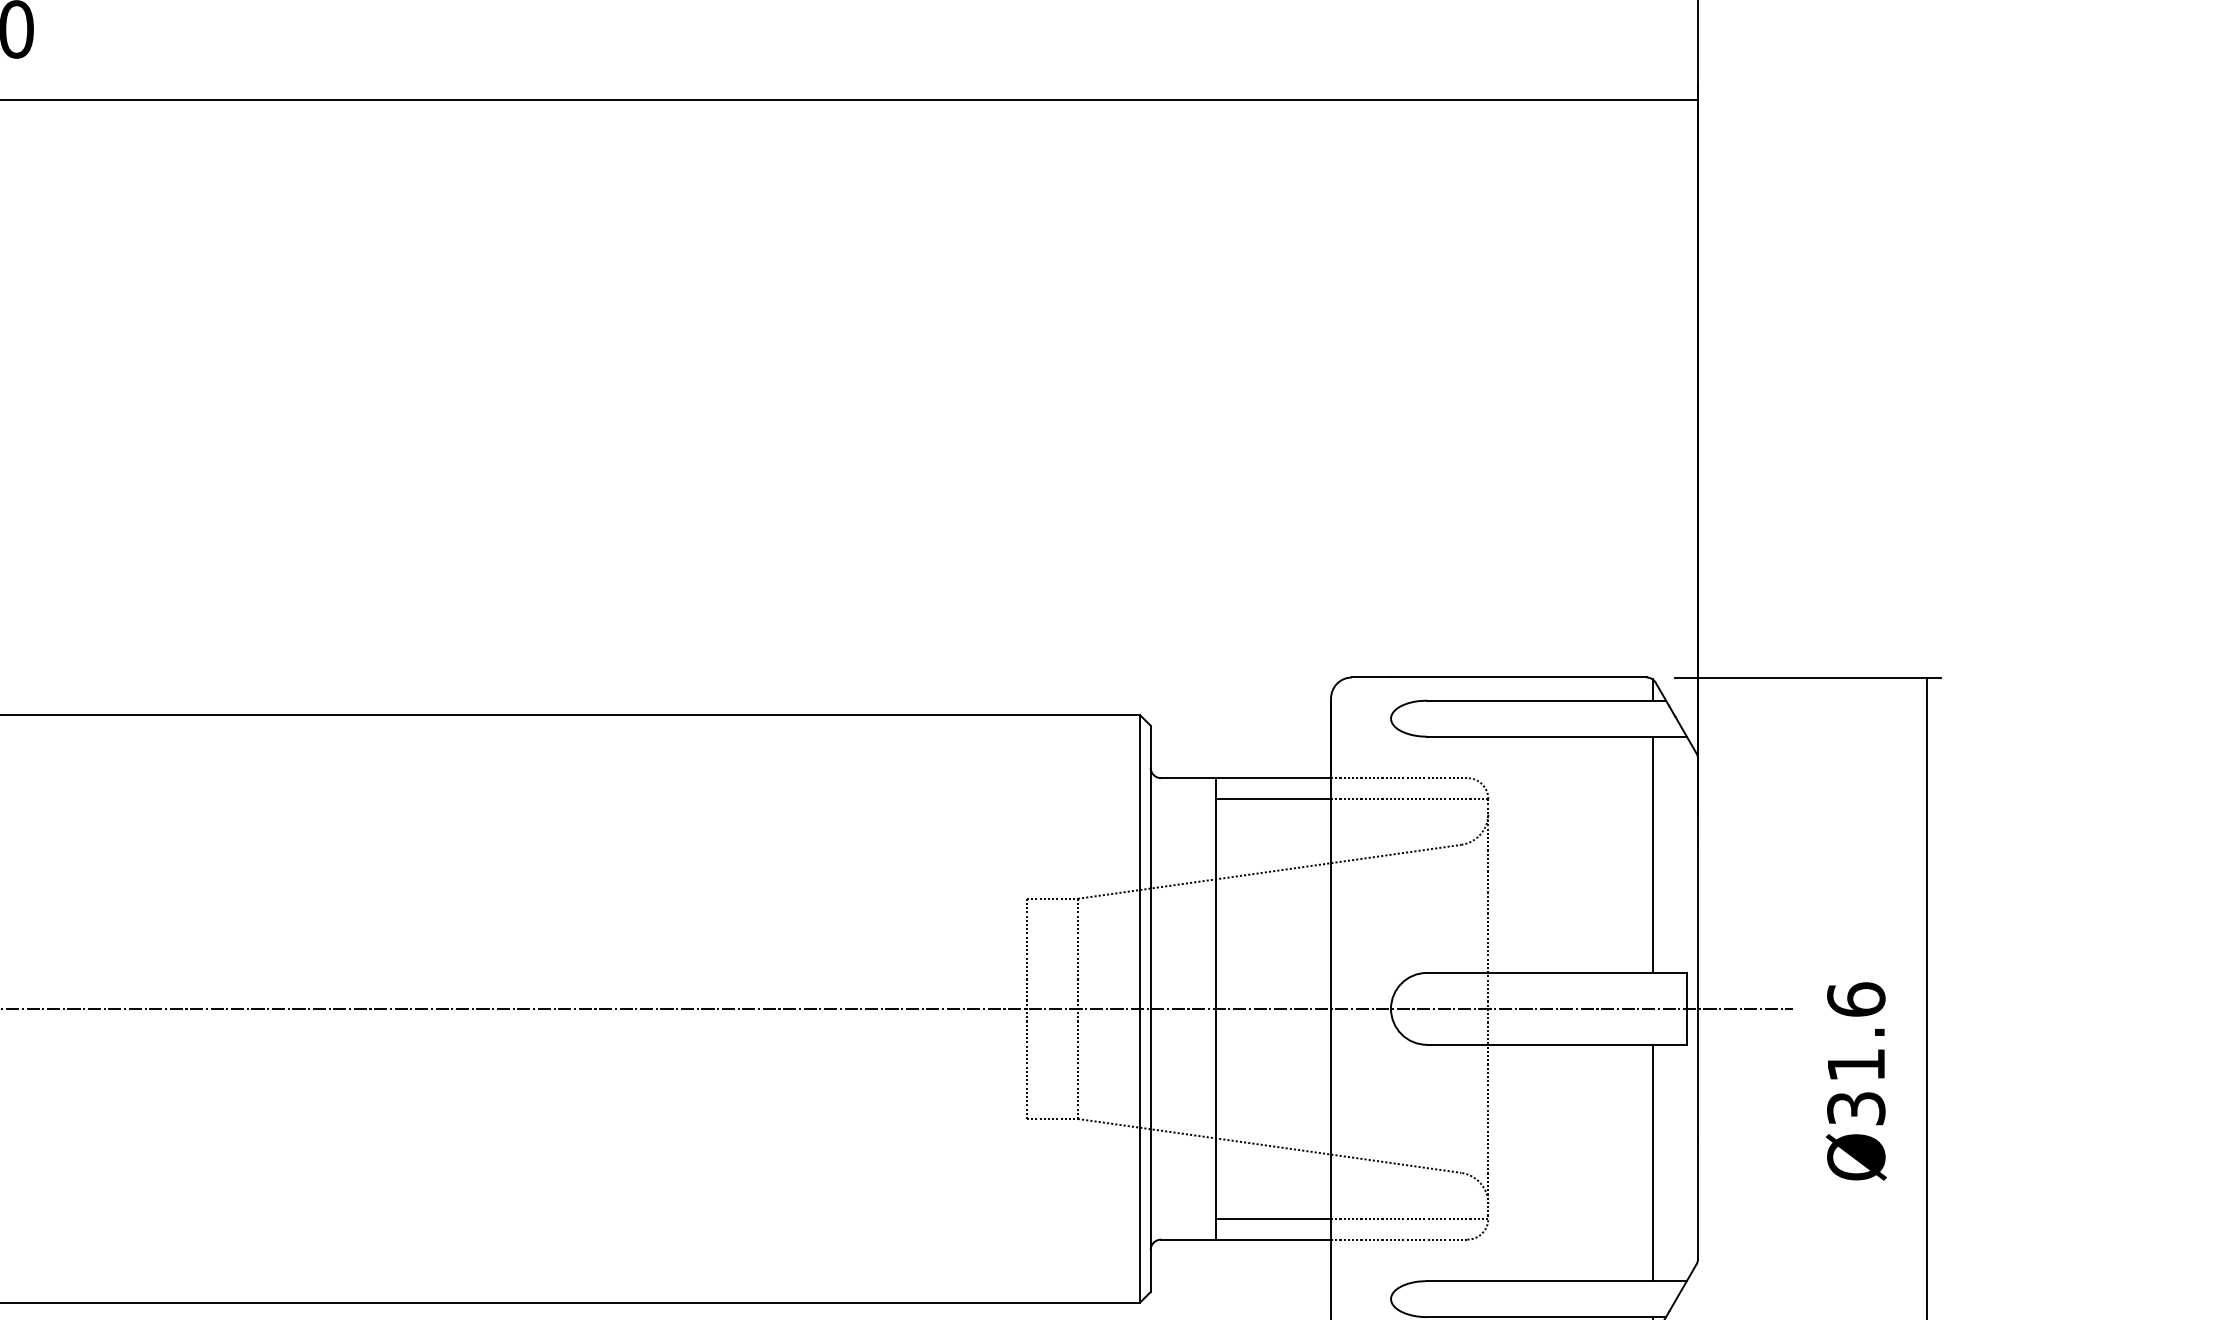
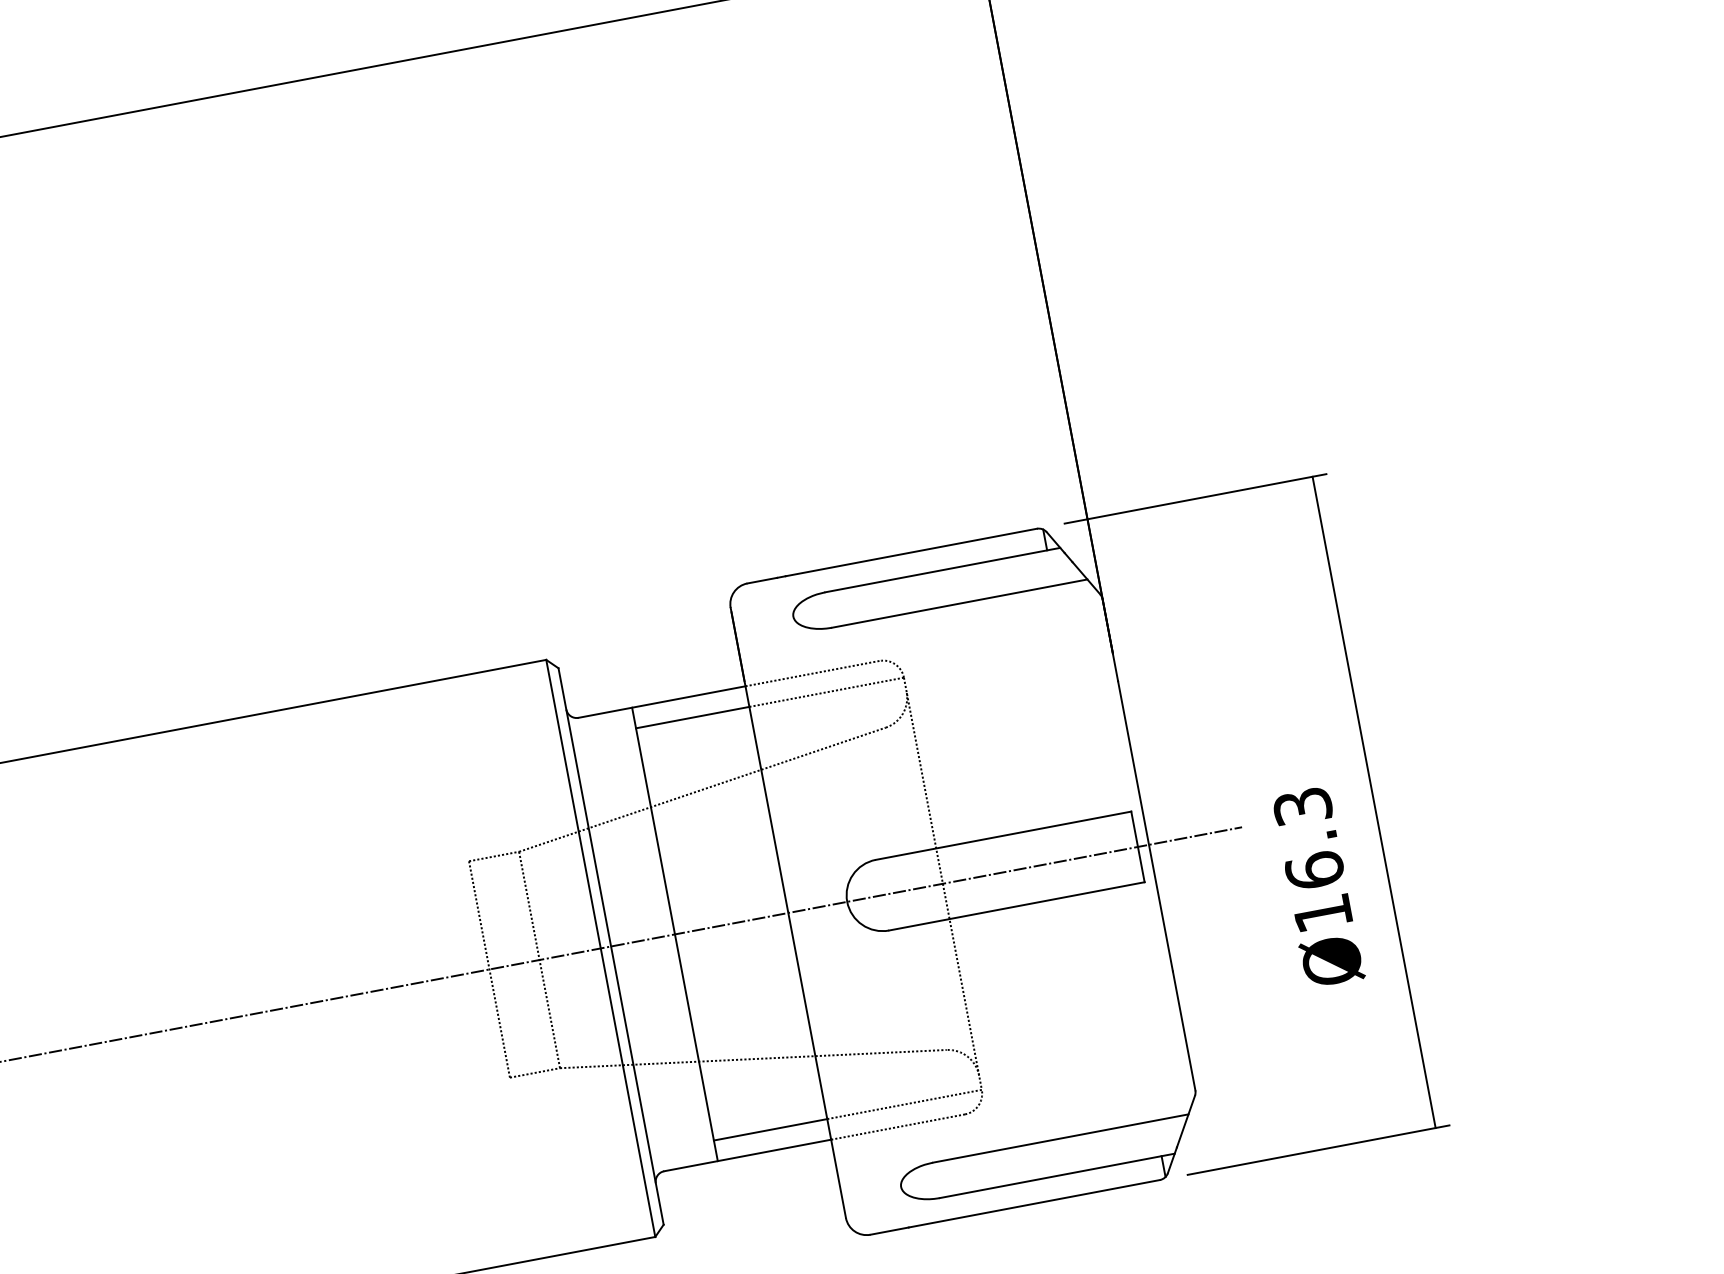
line: (1652, 854) -> (1075, 701), removed
text: (1856, 1053) -> (1312, 859), Ø31.6 -> Ø16.3
line: (1652, 1162) -> (1132, 1004), removed

